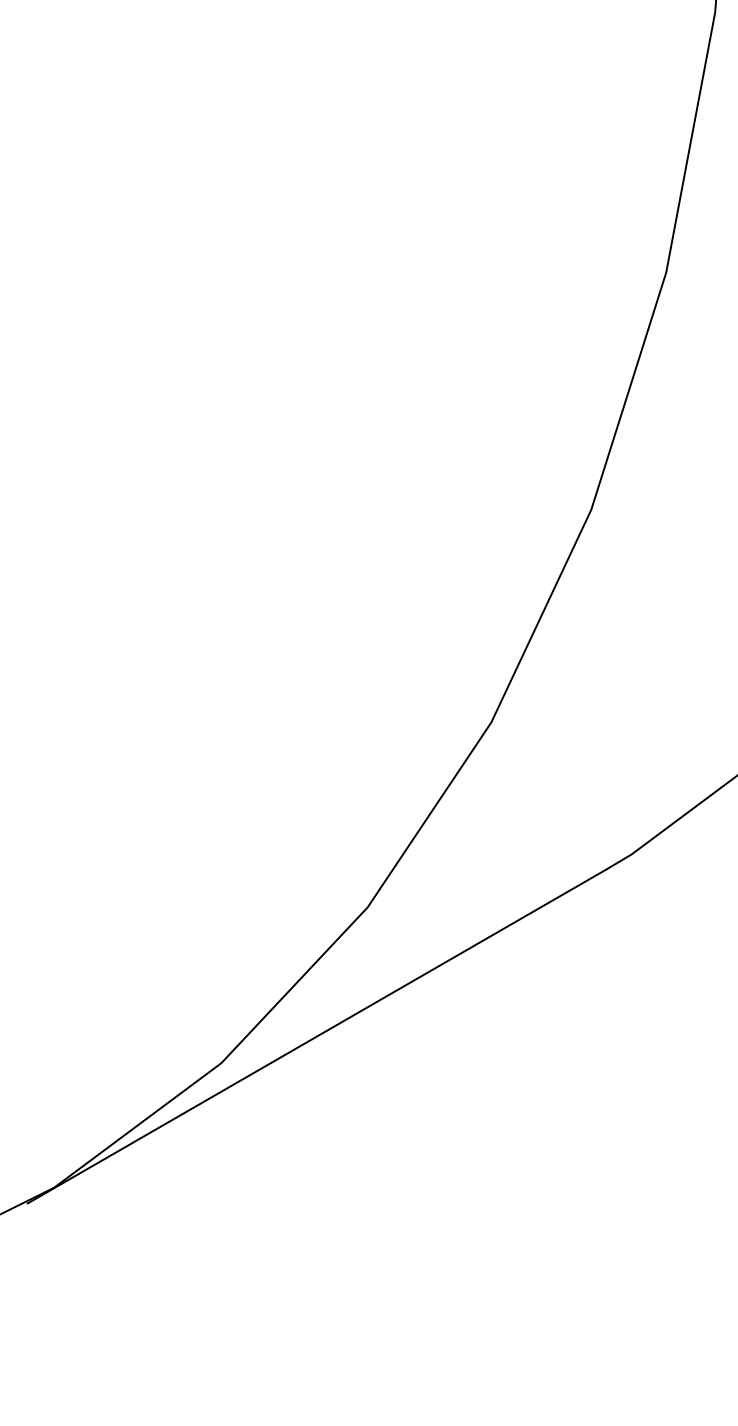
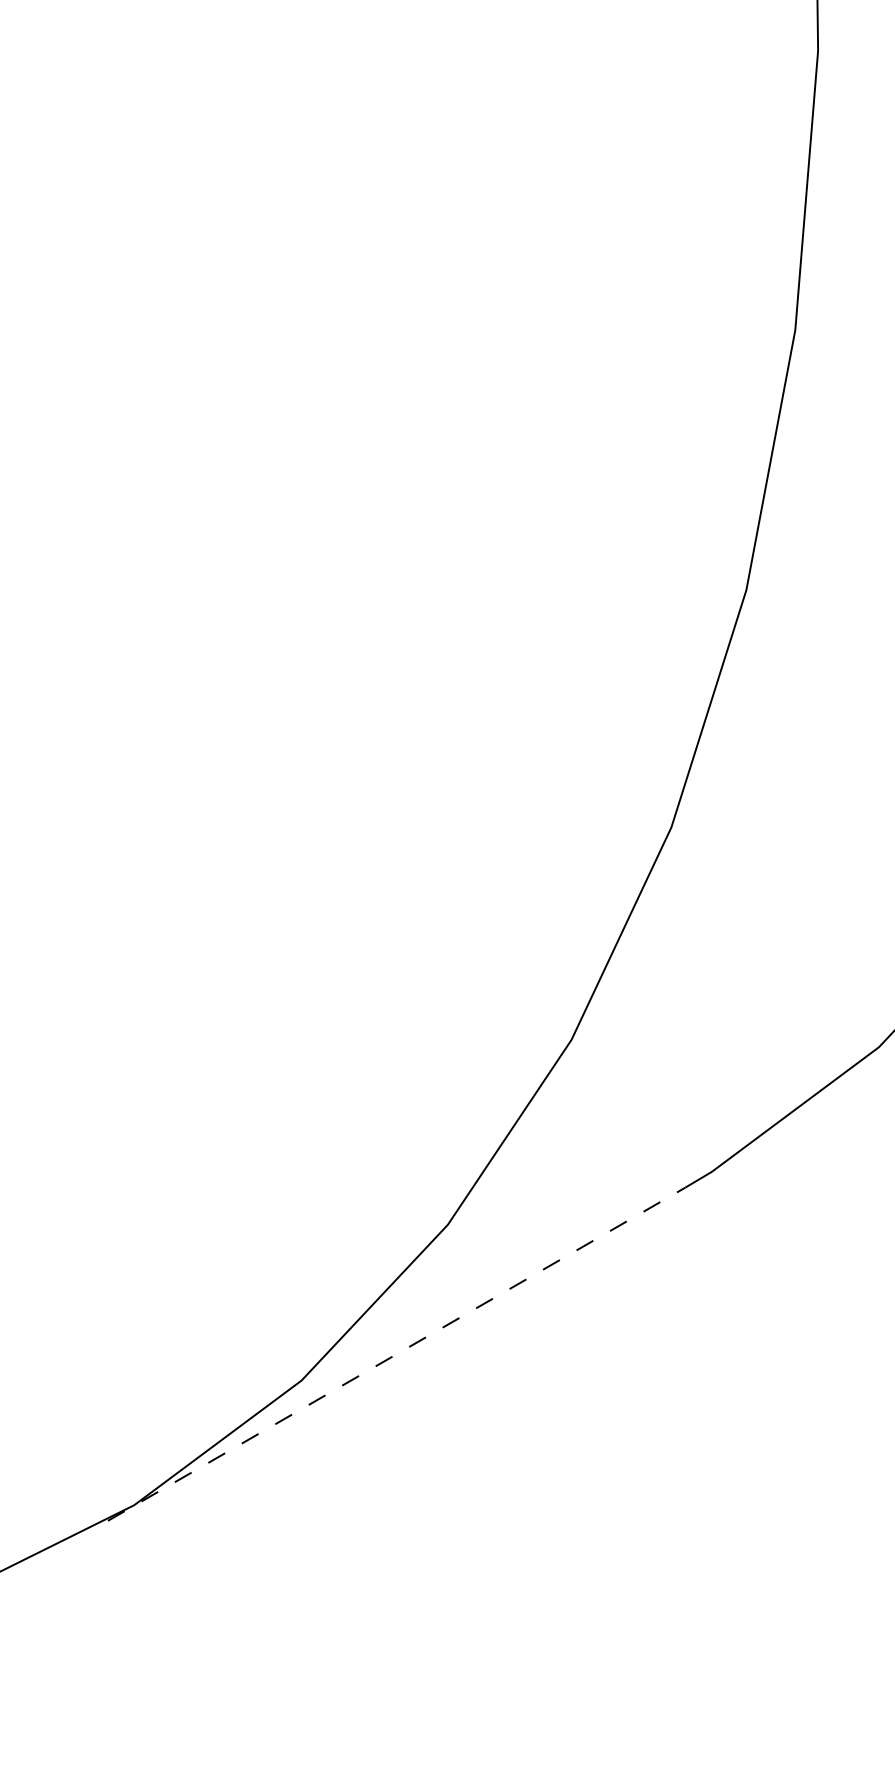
line: (317, 1036) -> (397, 1353), solid -> dashed

